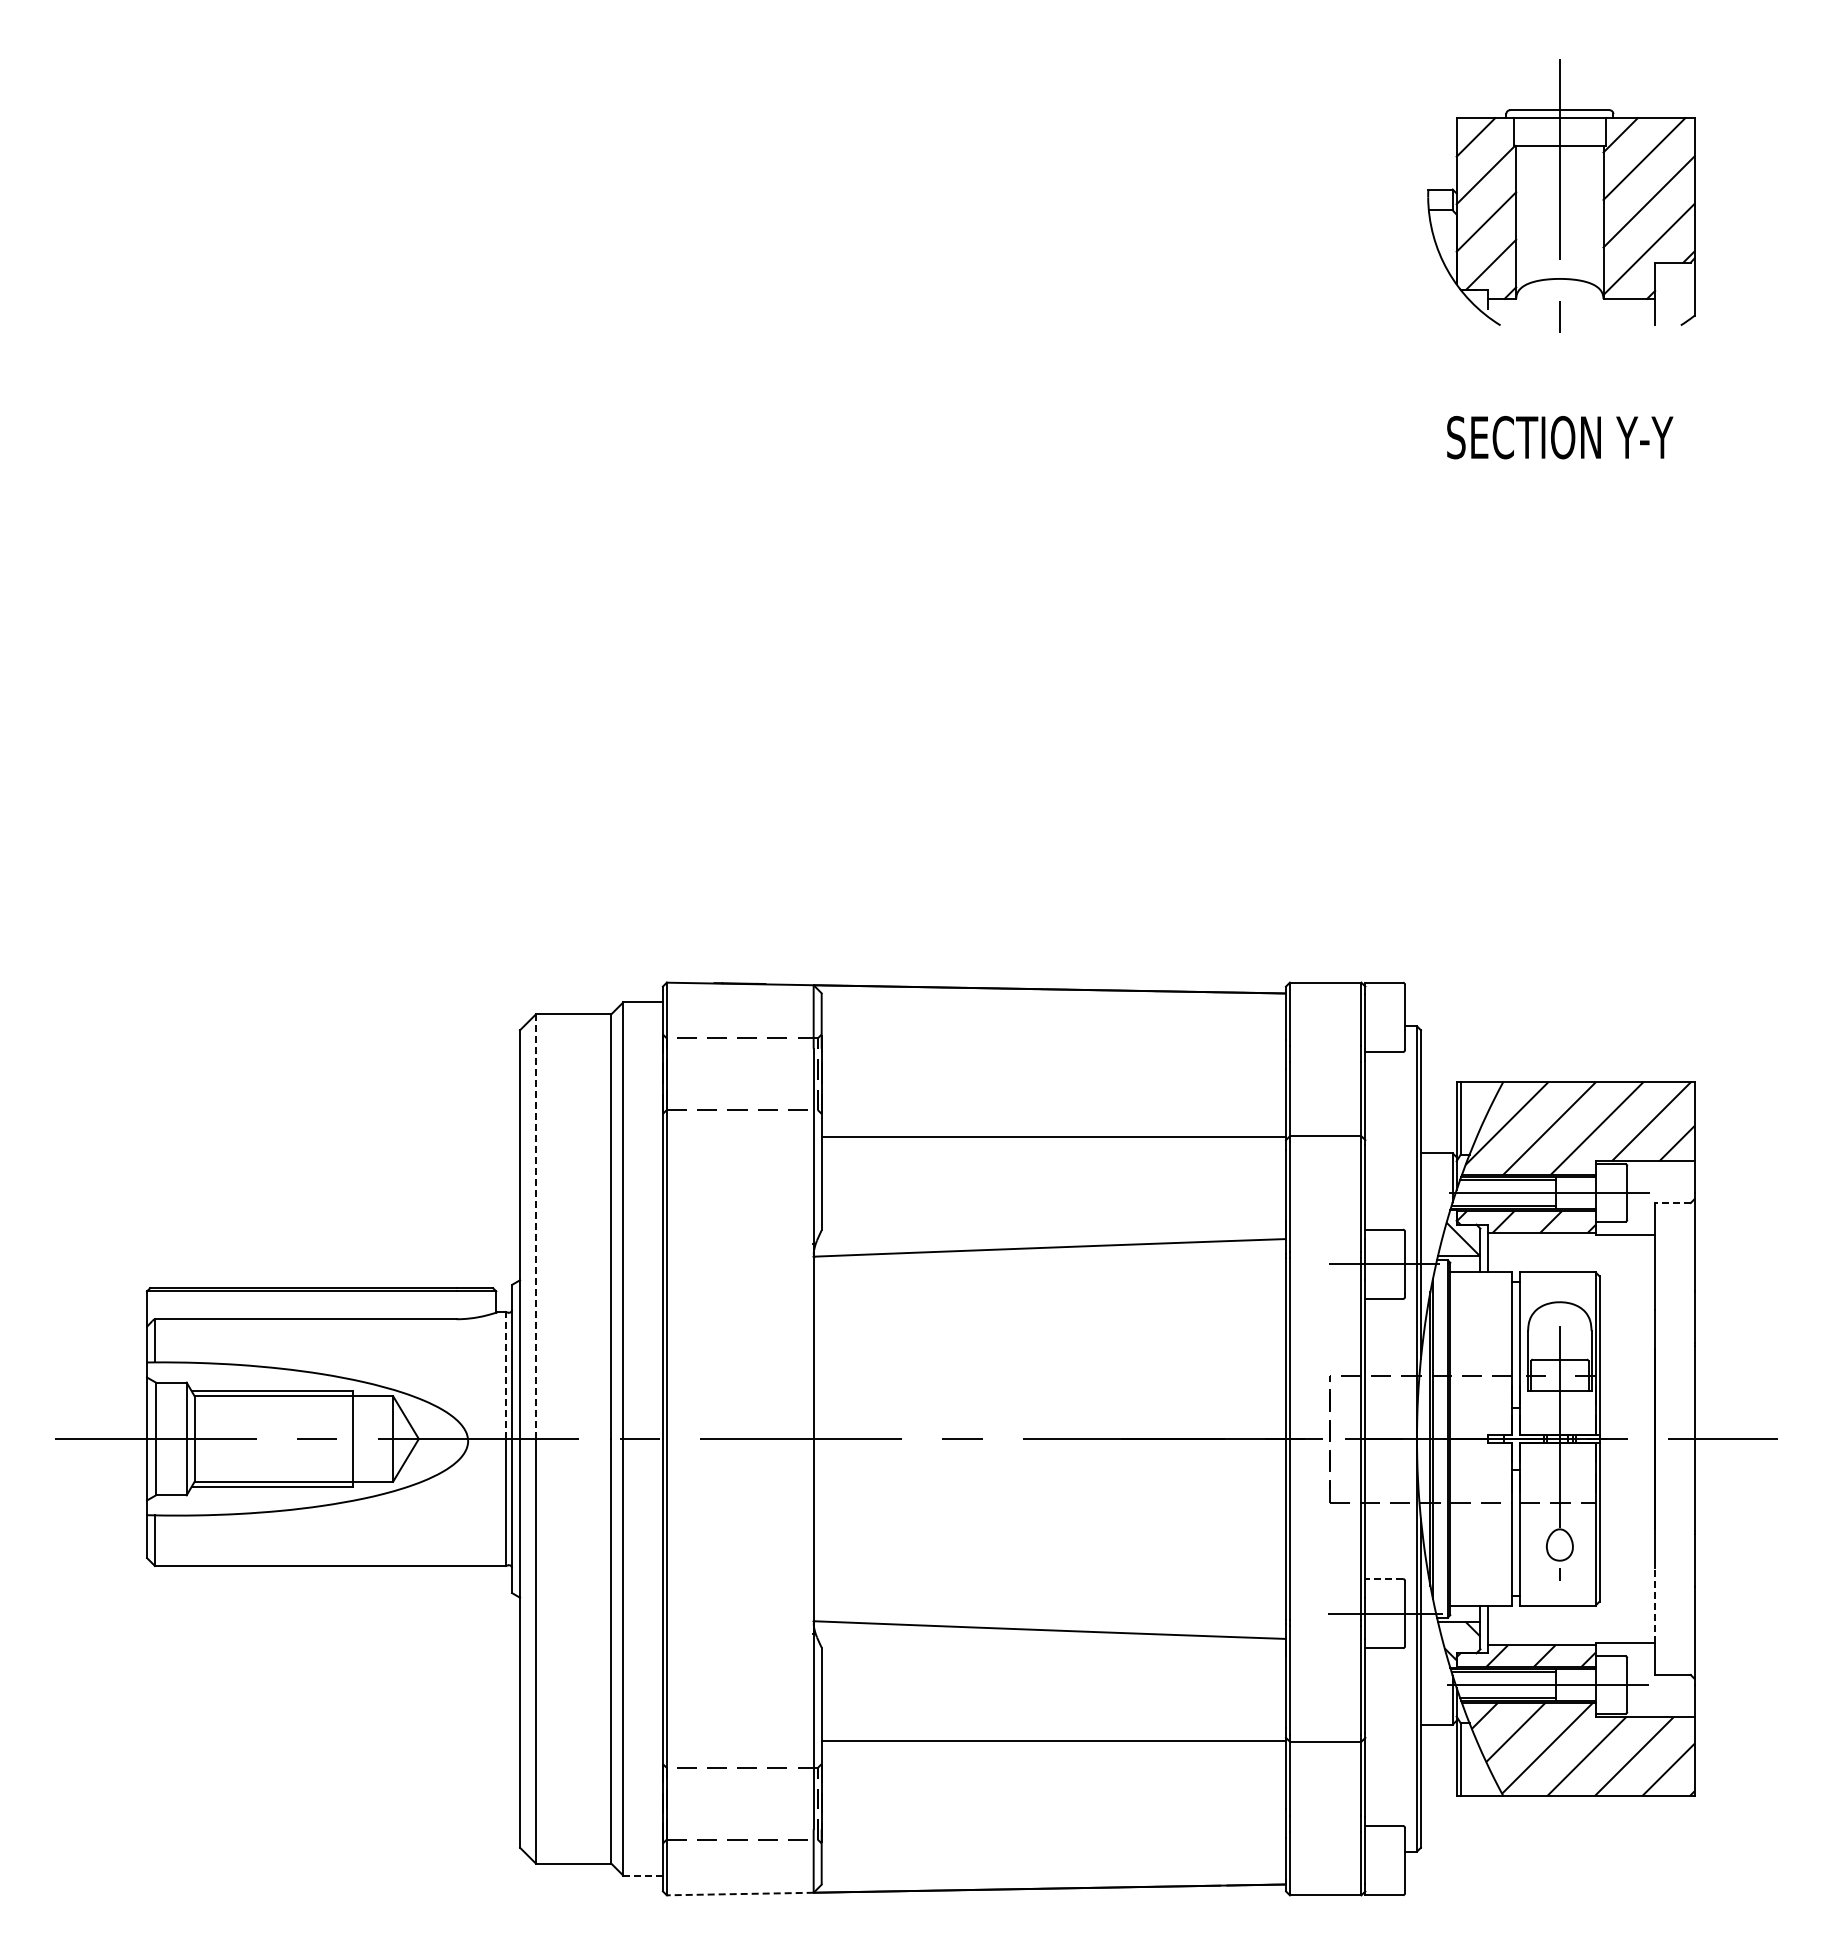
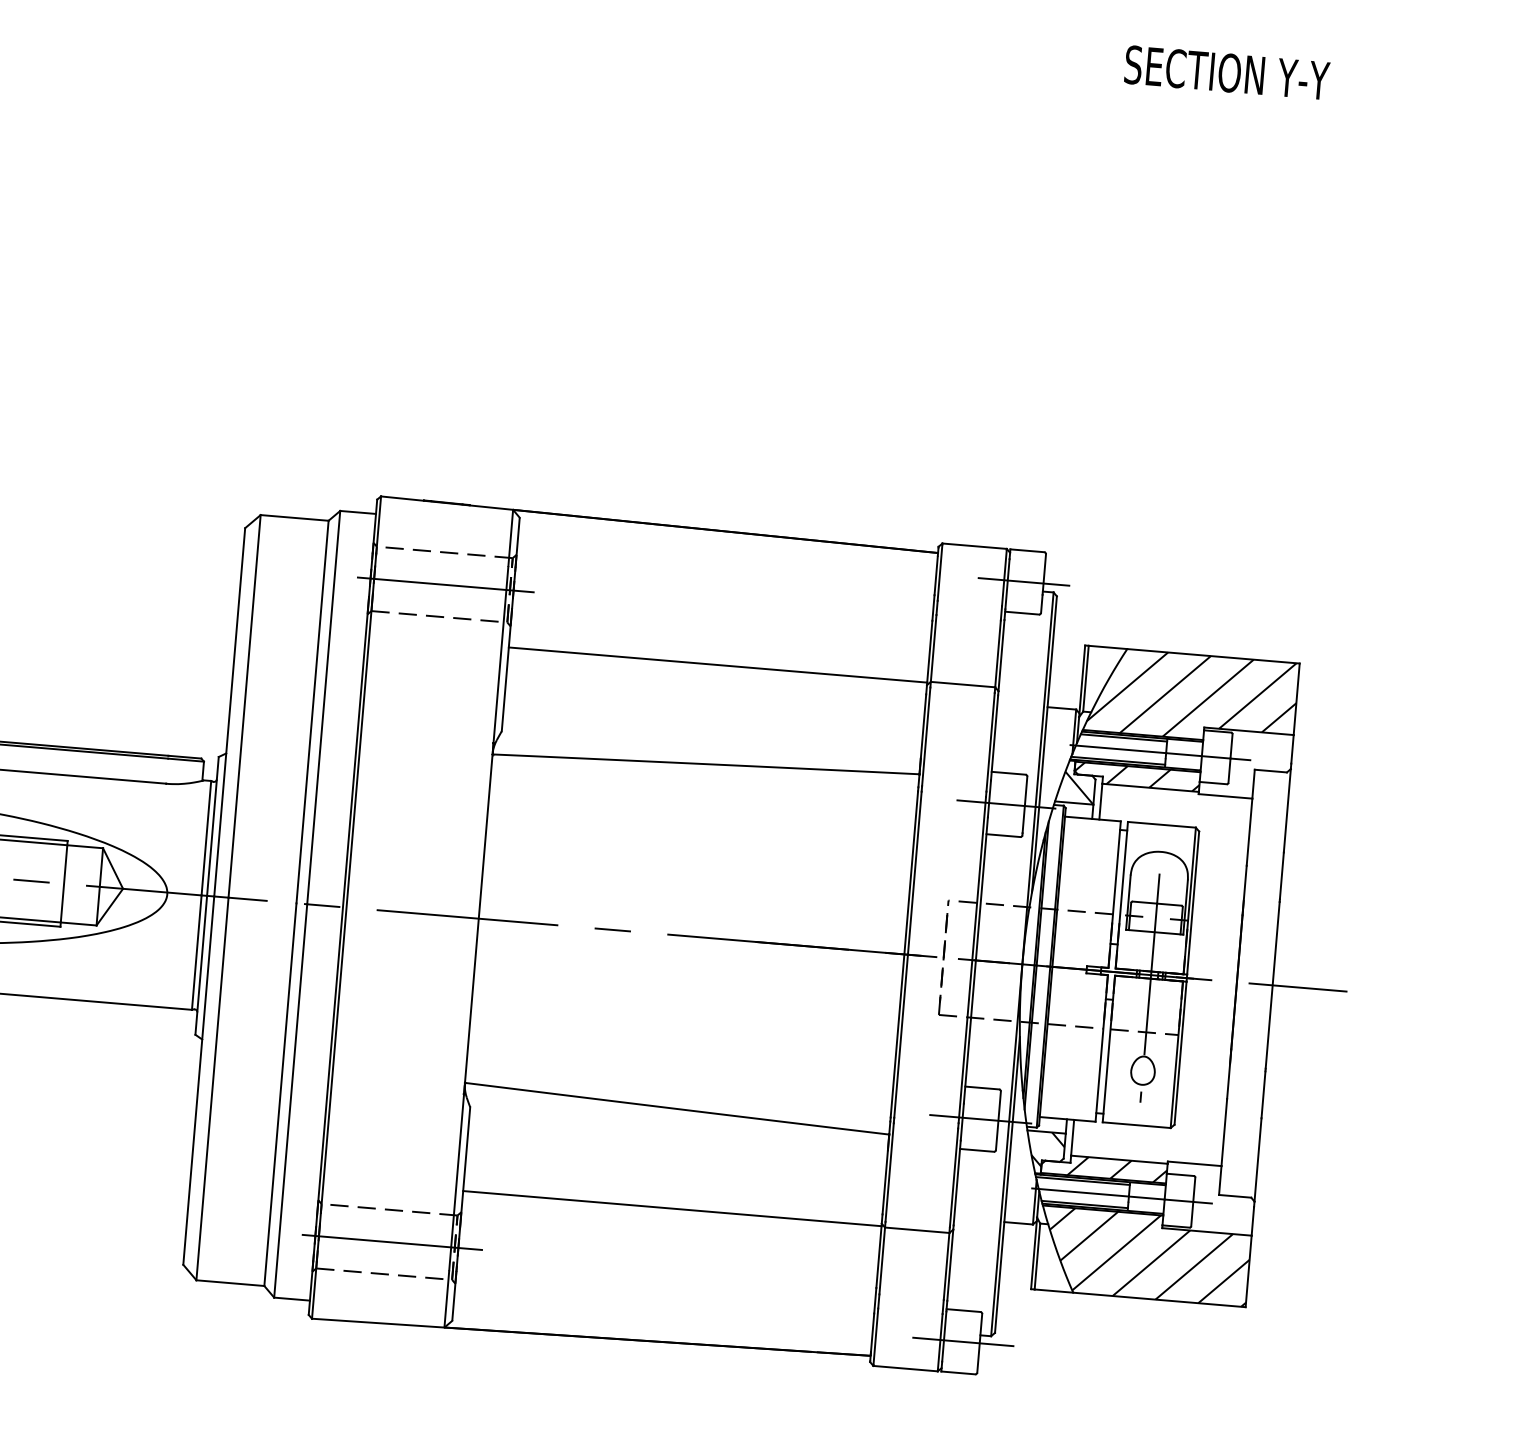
line: (1383, 1017) -> (1024, 582), added
line: (746, 1074) -> (445, 585), added
line: (1672, 1203) -> (1270, 771), dashed -> solid
line: (535, 1226) -> (244, 706), dashed -> solid
line: (506, 1375) -> (206, 838), dashed -> solid
line: (1384, 1579) -> (982, 1088), dashed -> solid
line: (1655, 1605) -> (1224, 1132), dashed -> solid
line: (747, 1803) -> (391, 1242), added
line: (1386, 1860) -> (963, 1341), added
line: (643, 1875) -> (292, 1299), dashed -> solid
line: (739, 1894) -> (377, 1323), dashed -> solid

